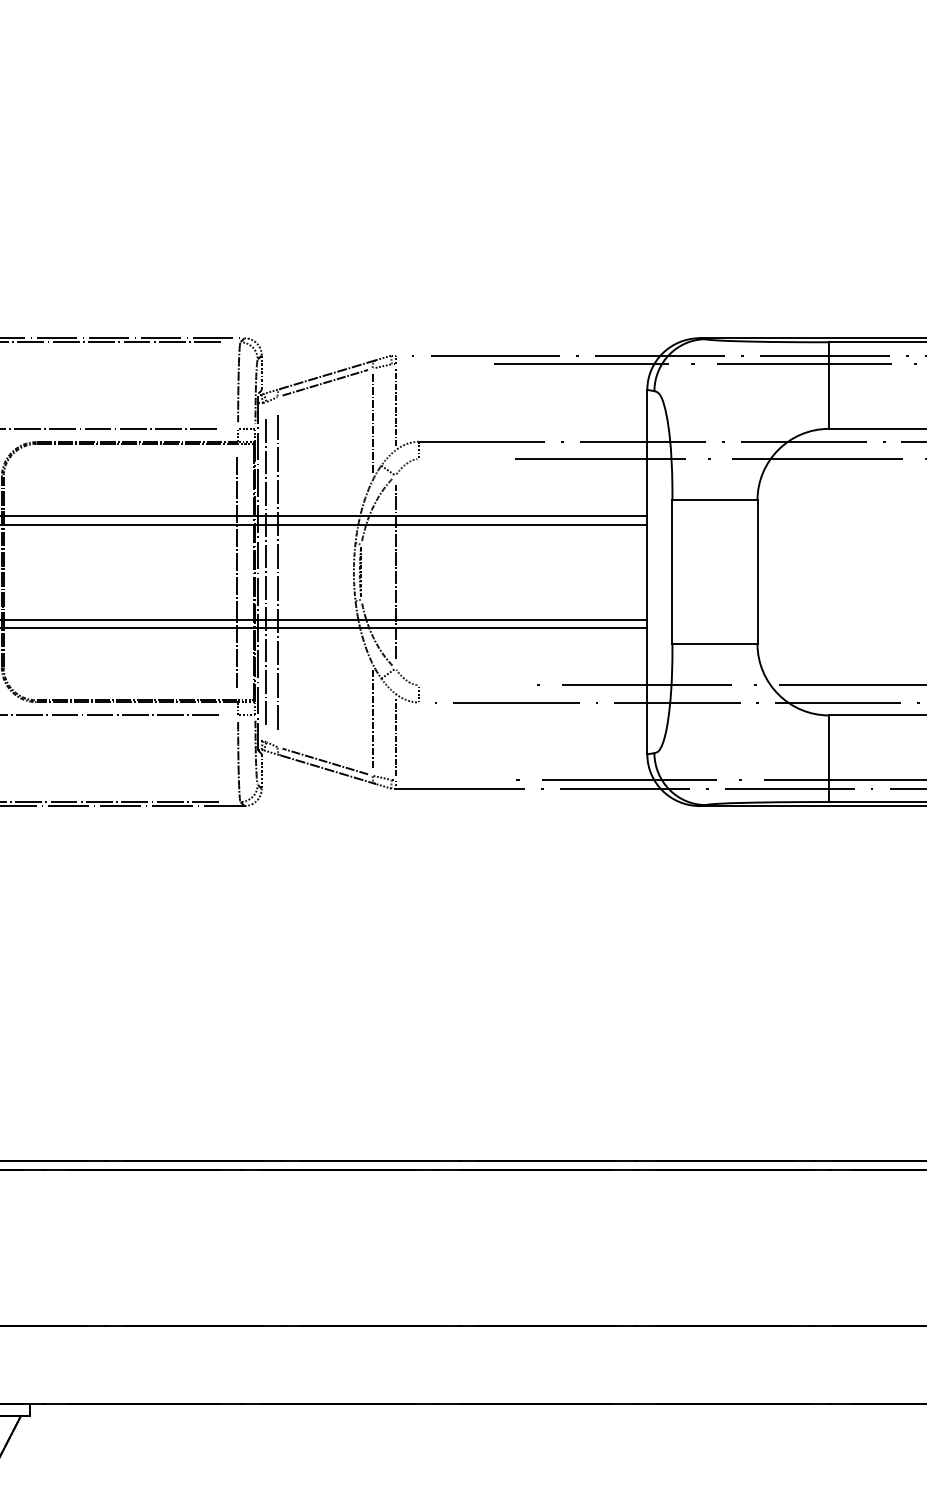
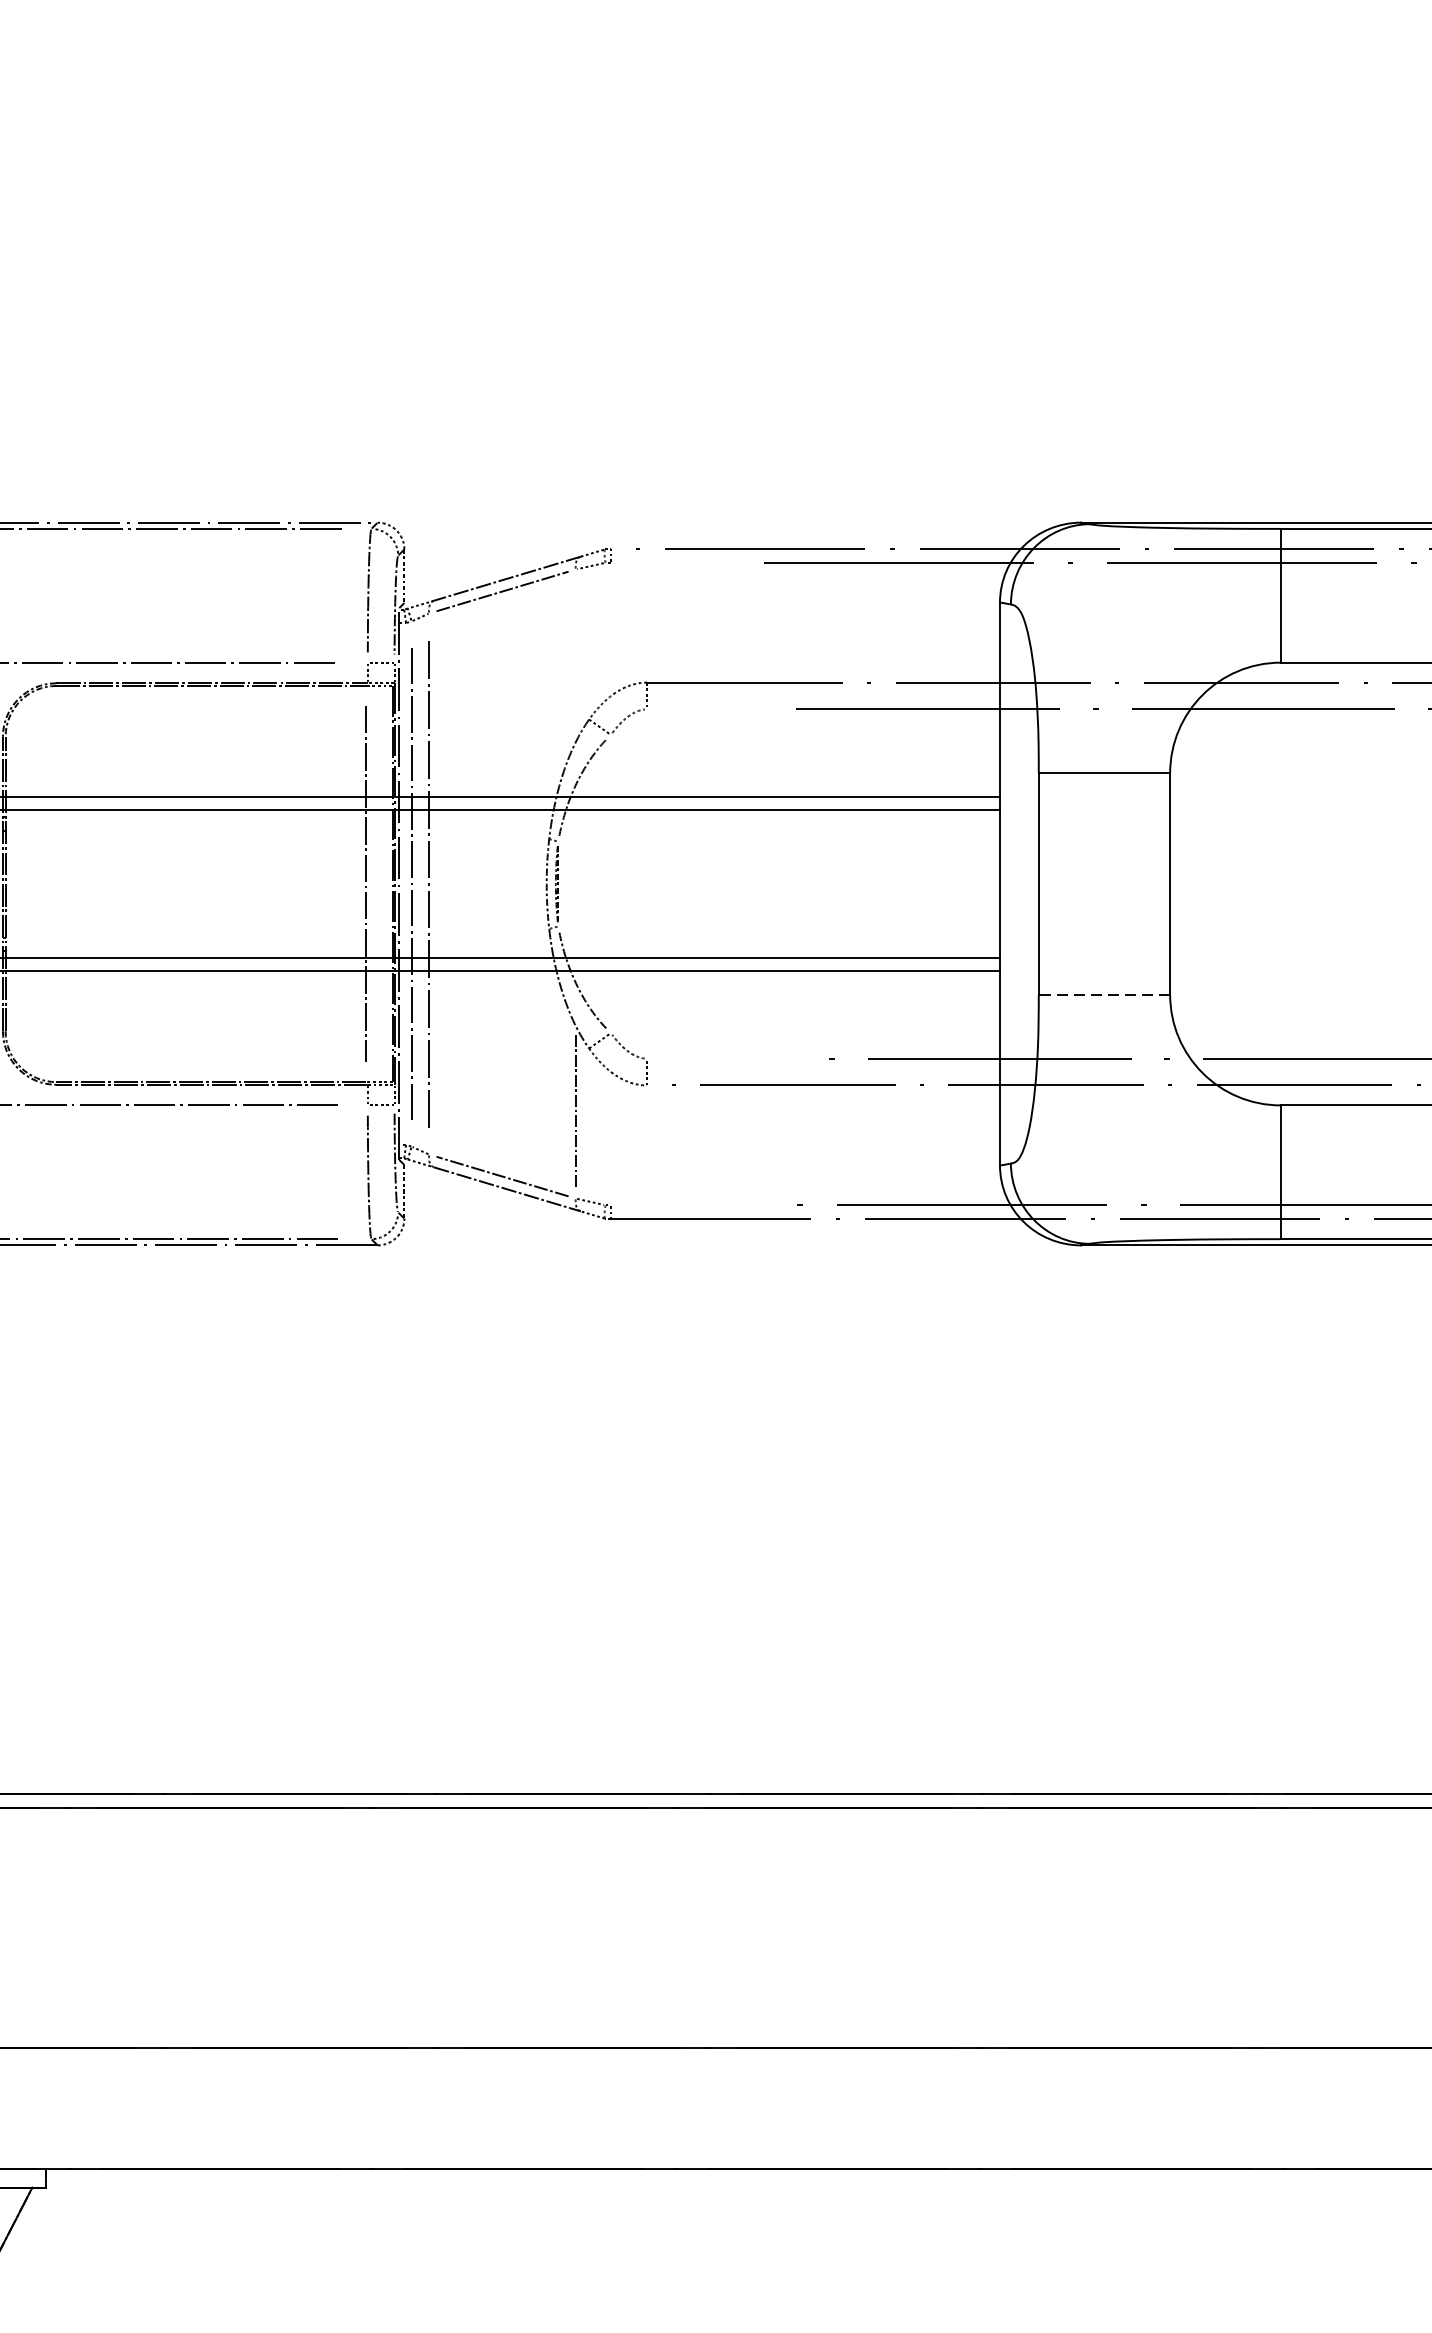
line: (395, 407) -> (610, 629), removed
line: (372, 424) -> (575, 655), removed
line: (395, 571) -> (610, 883), removed
line: (714, 643) -> (1103, 994), solid -> dashed
line: (395, 736) -> (610, 1137), removed

